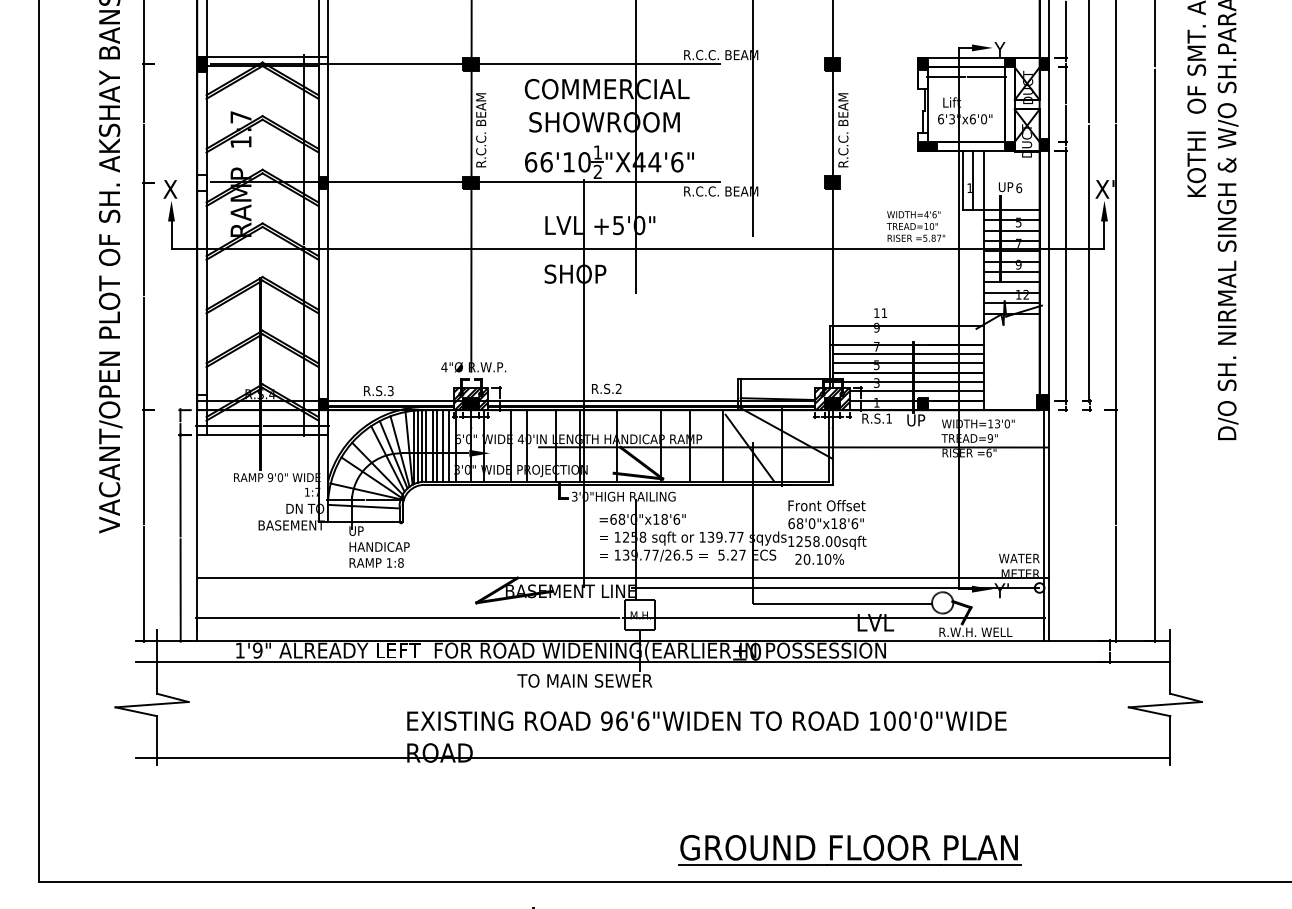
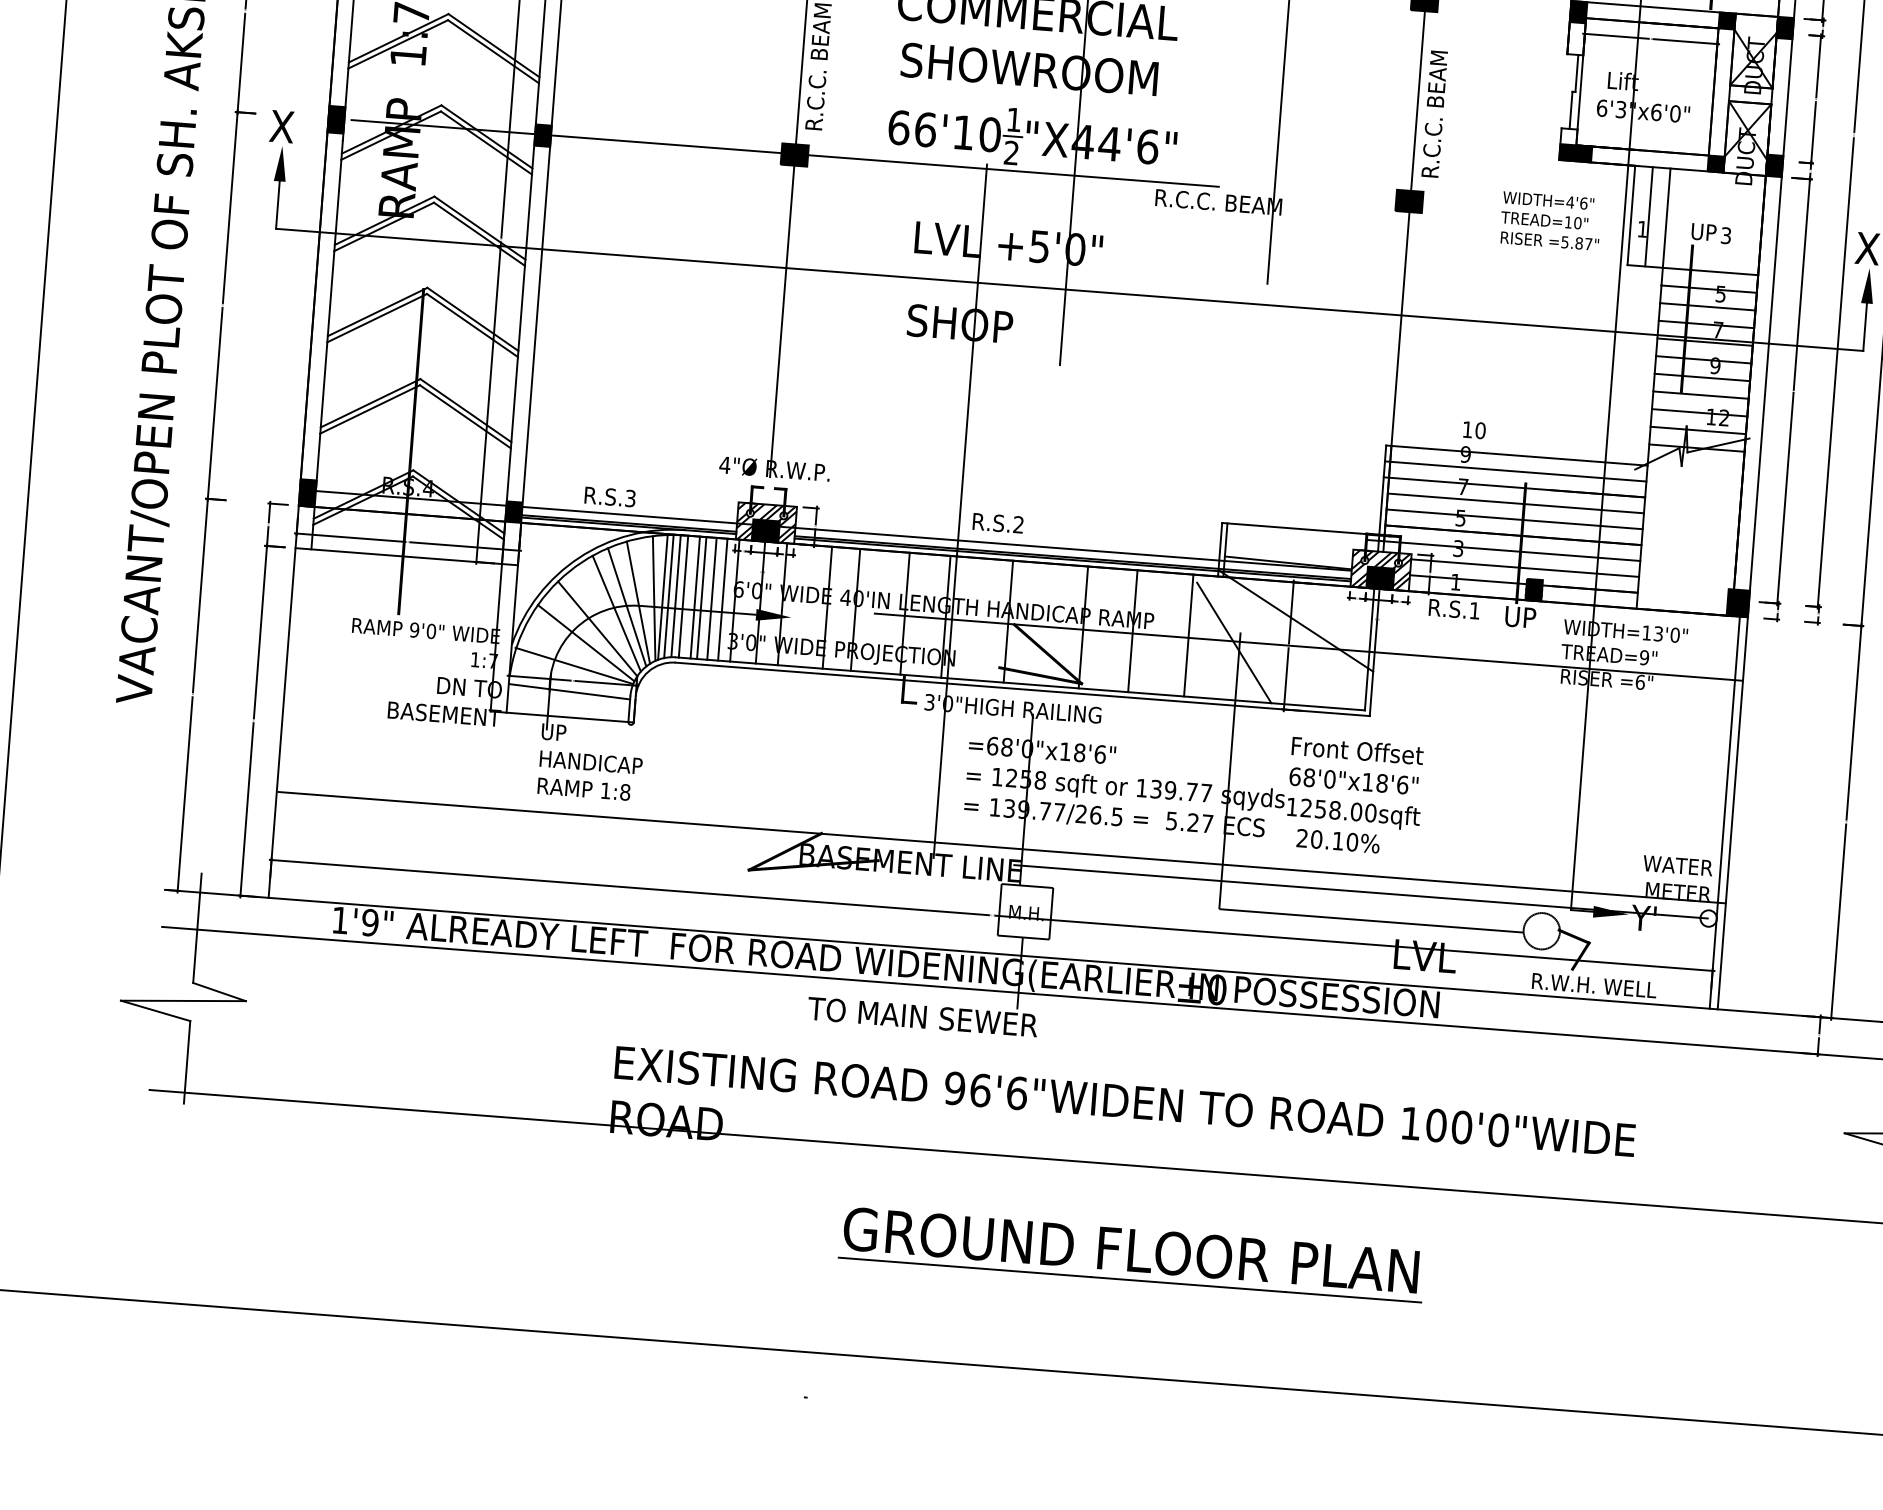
fill: (201, 182) -> (335, 119), added
text: (1019, 188) -> (1726, 236), 6 -> 3
text: (915, 226) -> (1549, 220), moved
text: (884, 313) -> (1480, 431), 11 -> 10
line: (906, 335) -> (1515, 471), added
fill: (201, 402) -> (307, 493), added
part: (849, 850) -> (1131, 1254), moved

